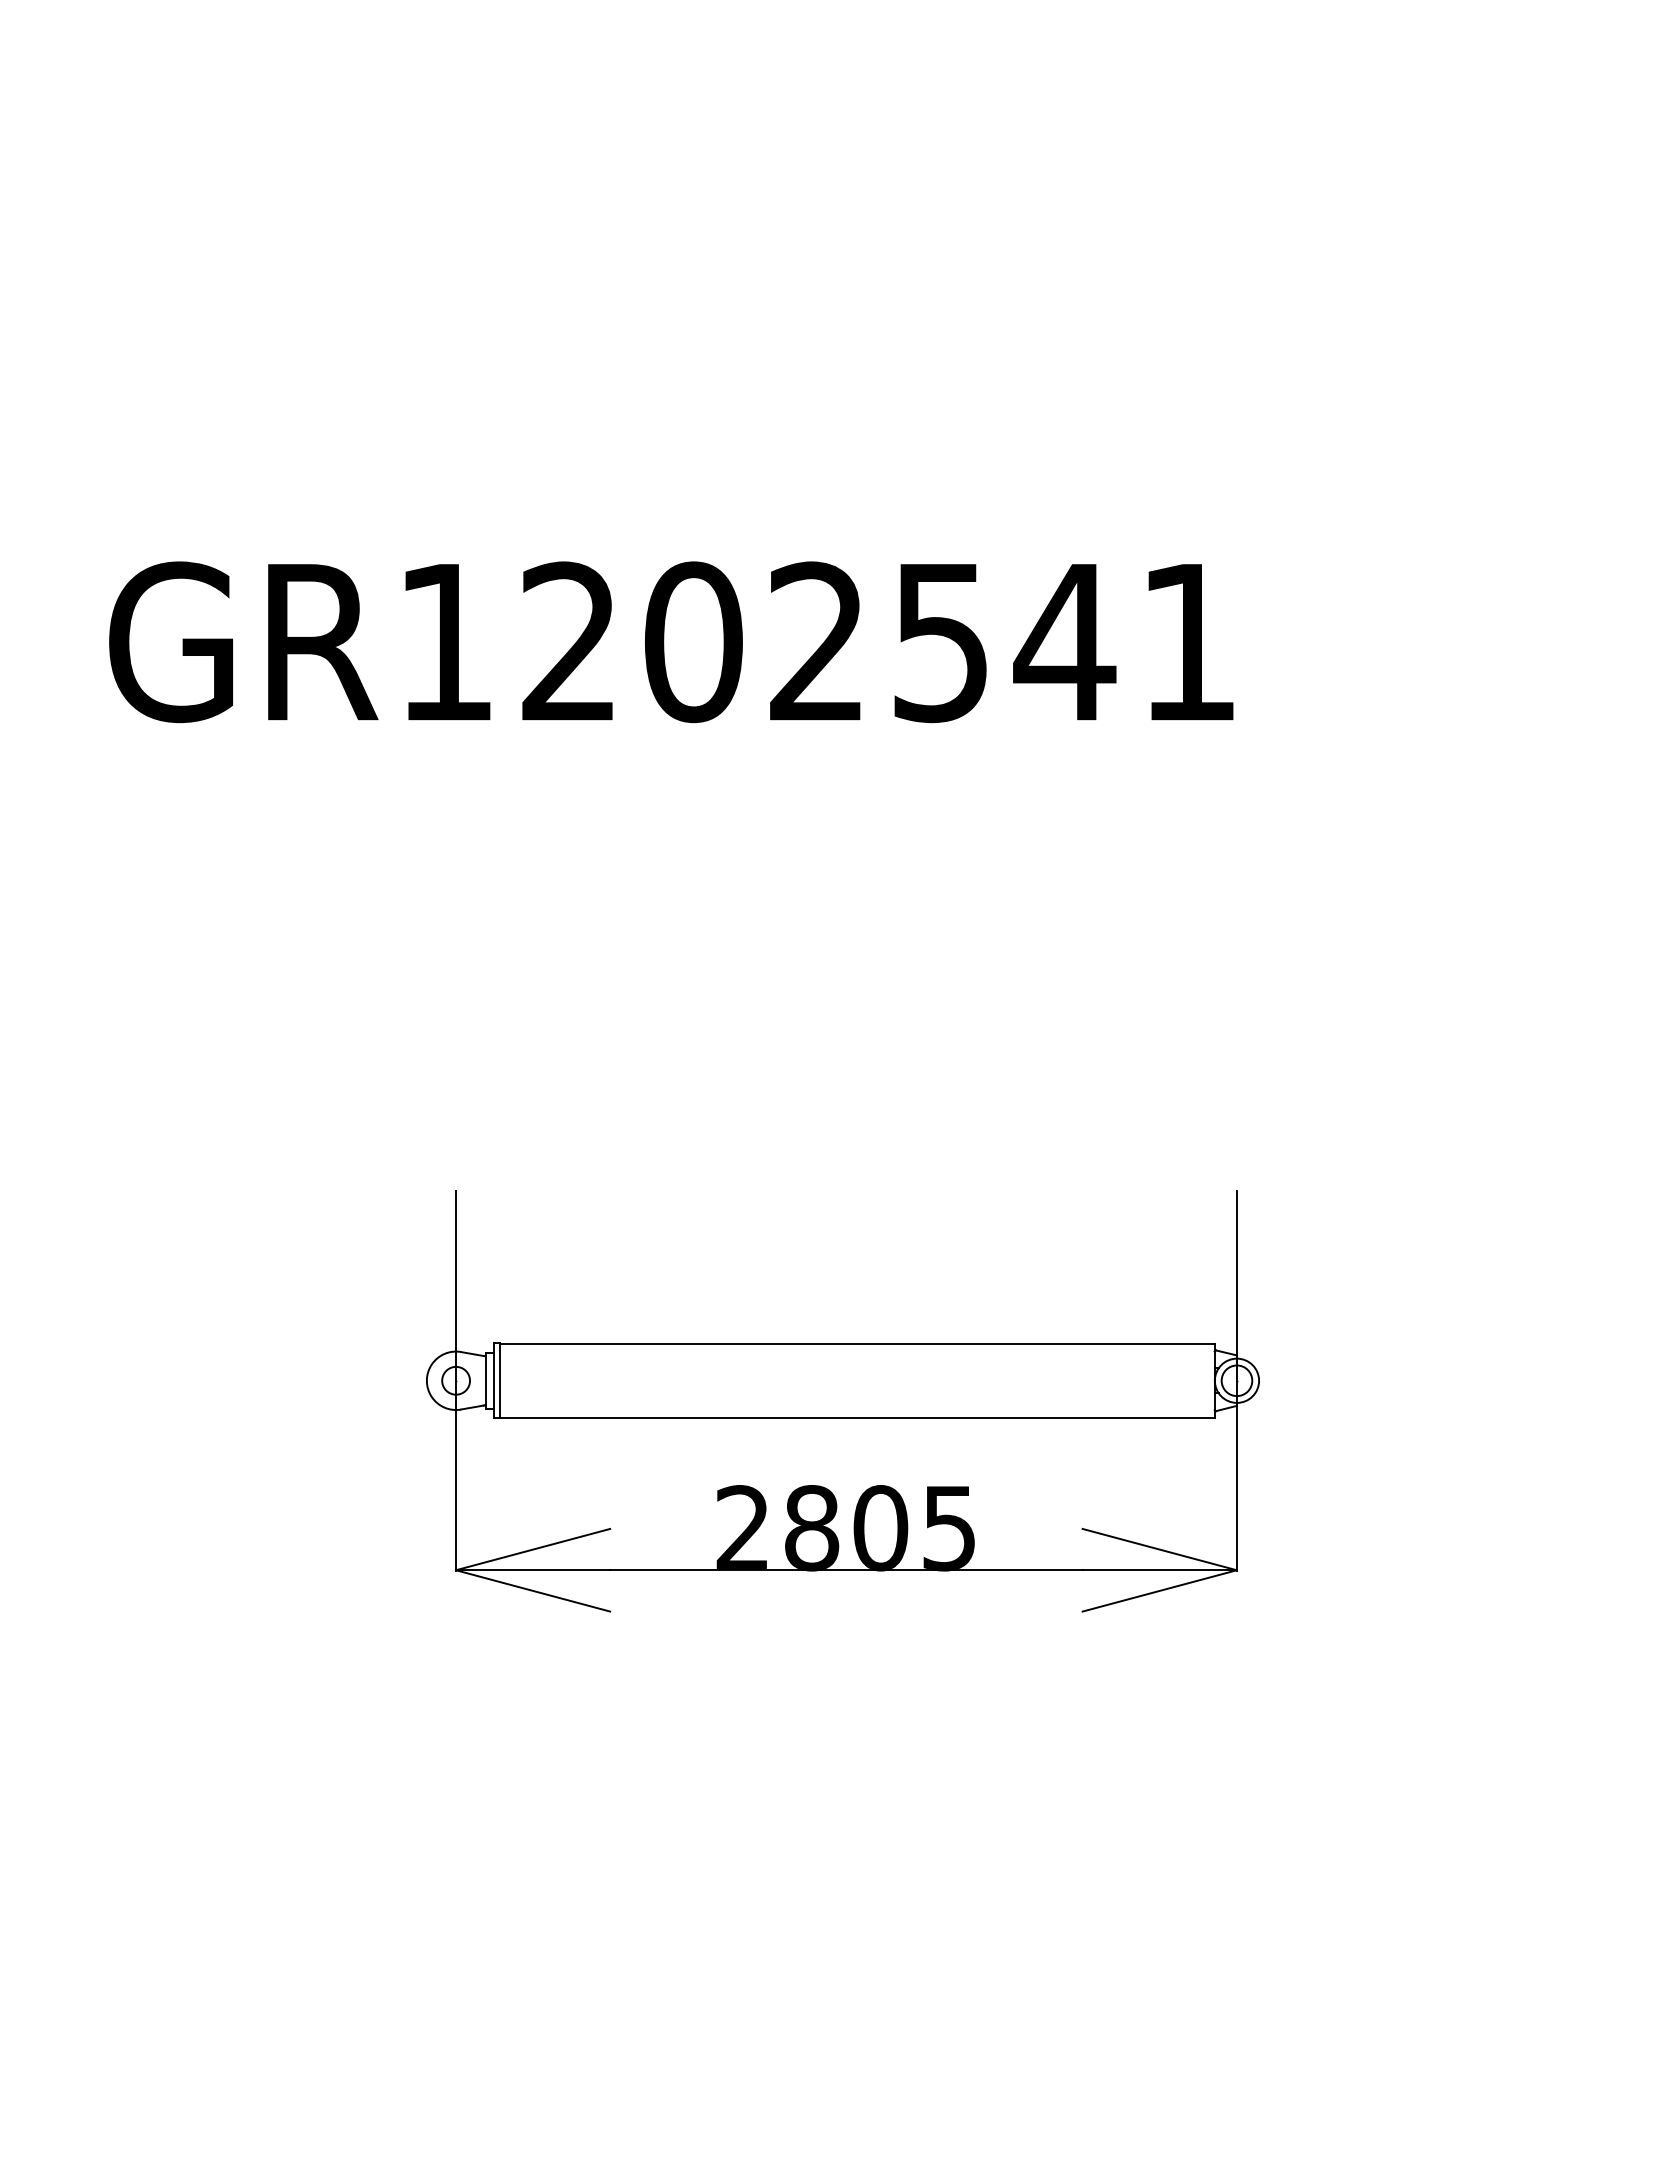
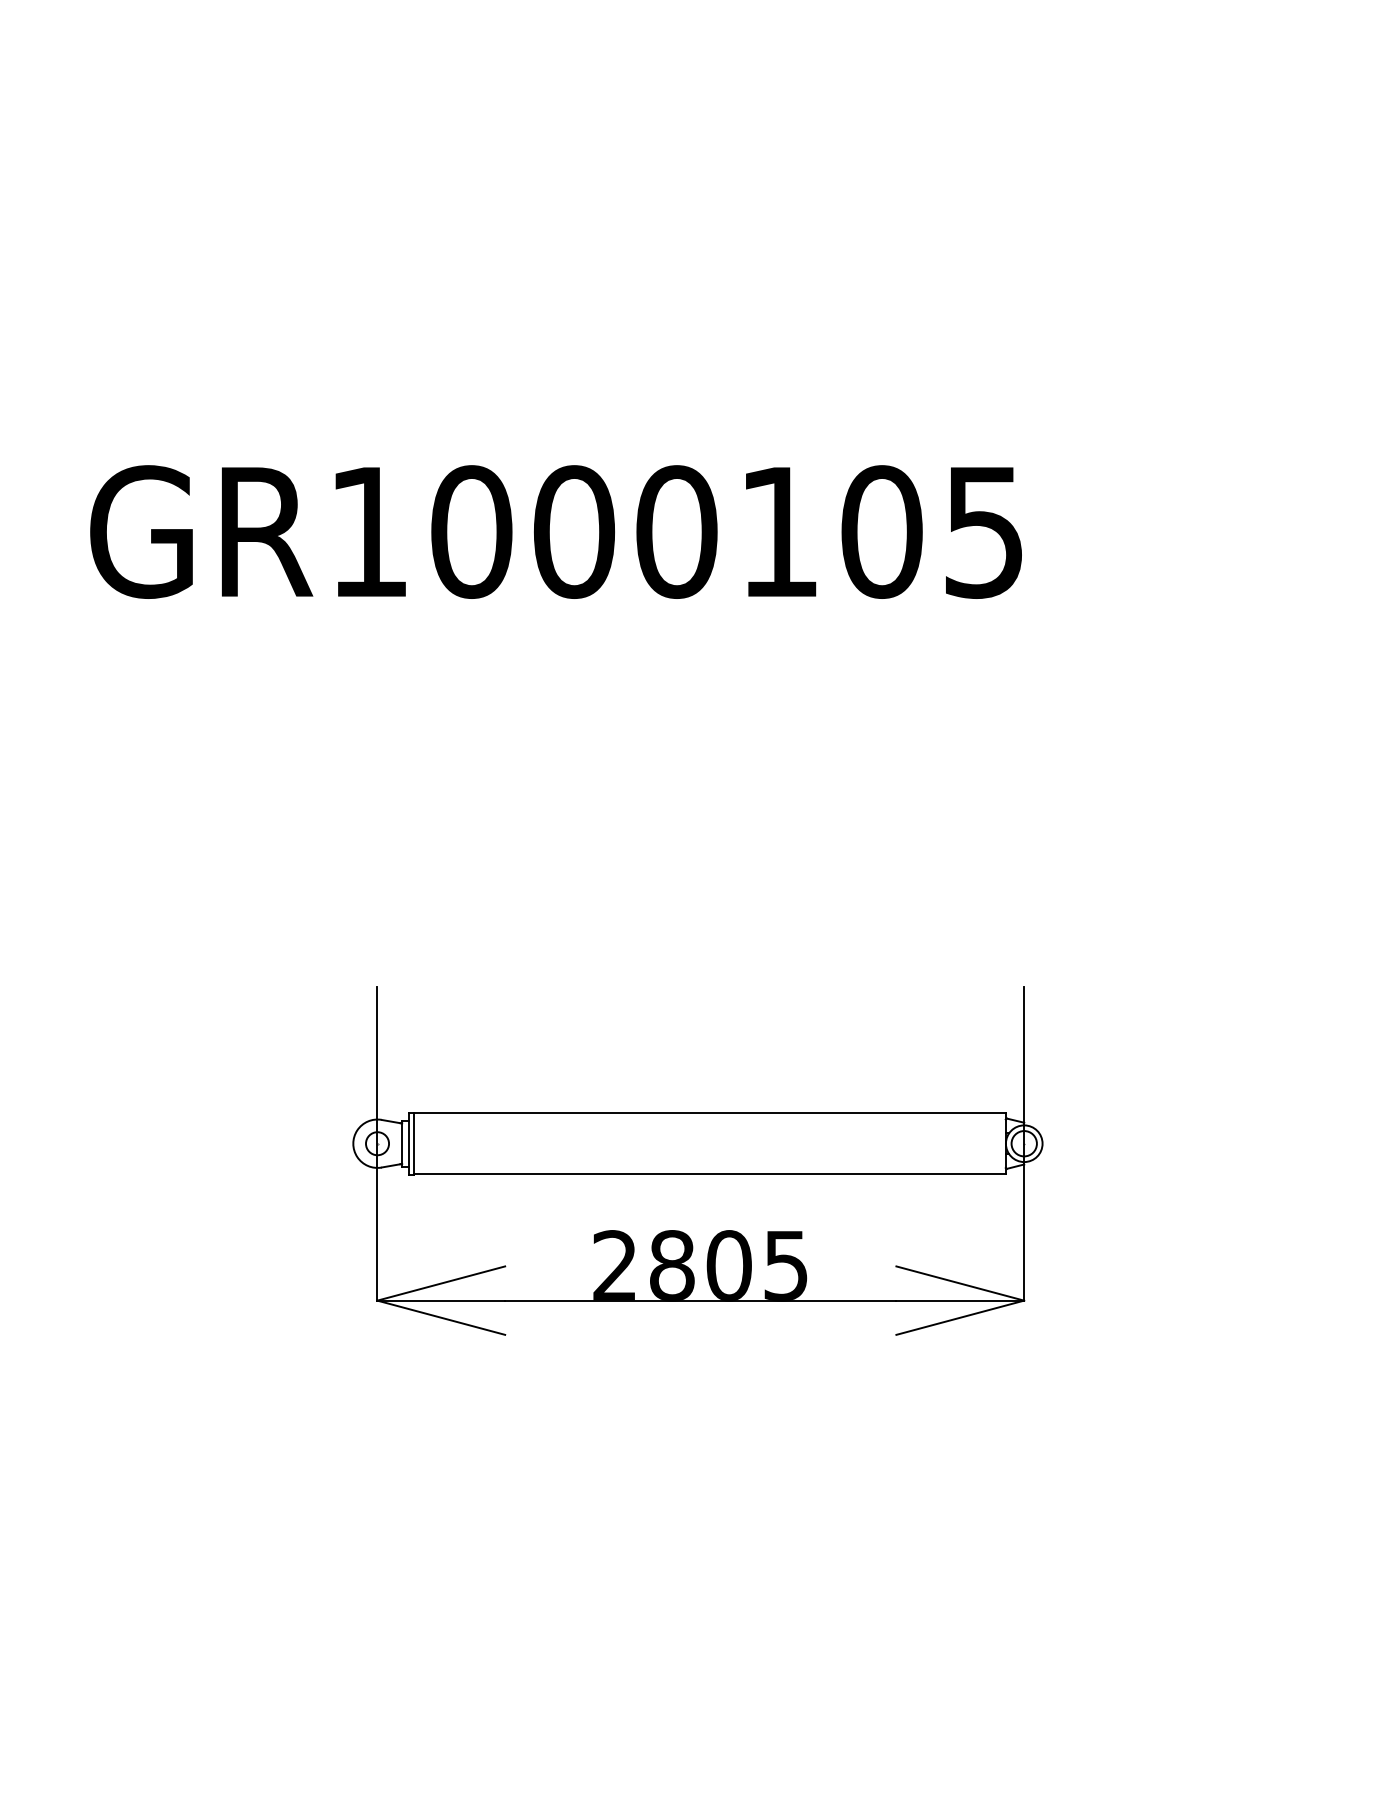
text: (877, 642) -> (726, 532), GR1202541 -> GR1000105

